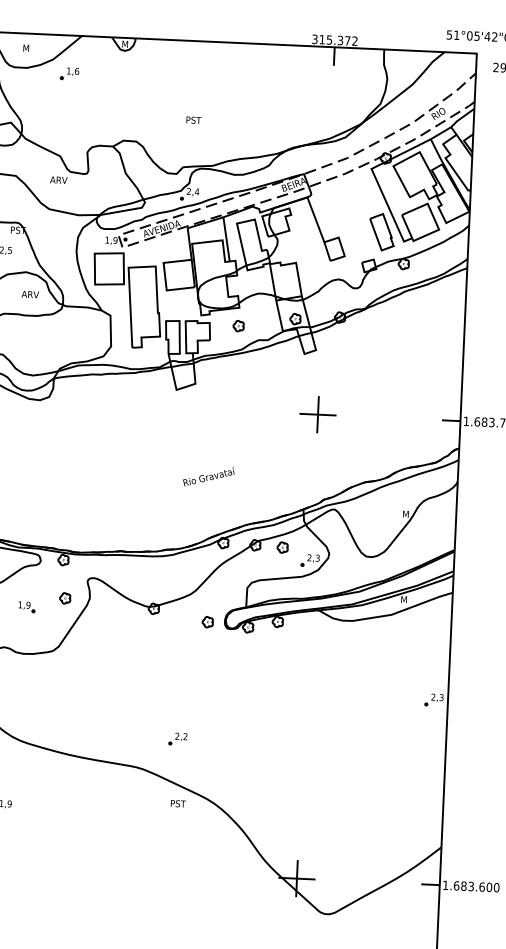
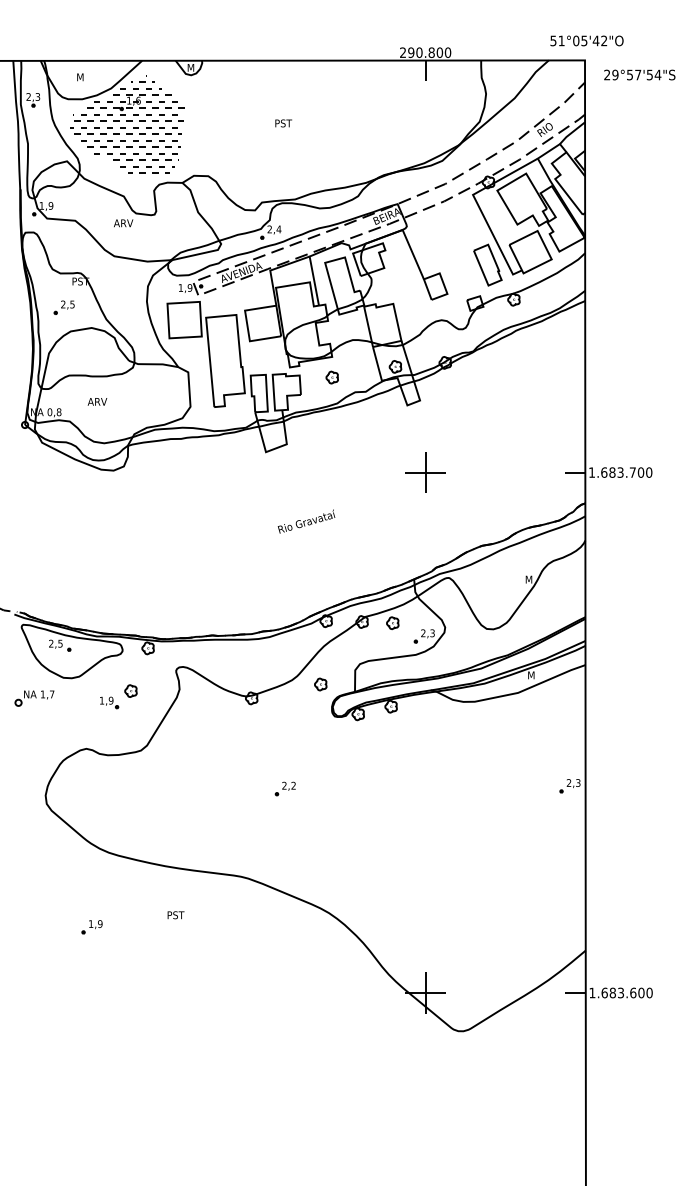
text: (334, 40) -> (425, 52), 315.372 -> 290.800
hatch: (66, 92) -> (127, 124), added
text: (193, 120) -> (283, 123), moved
text: (30, 294) -> (97, 401), moved
text: (208, 476) -> (306, 521), moved
part: (64, 597) -> (130, 690), moved
part: (207, 622) -> (320, 684), moved
part: (177, 738) -> (284, 788), moved
text: (177, 803) -> (175, 915), moved

